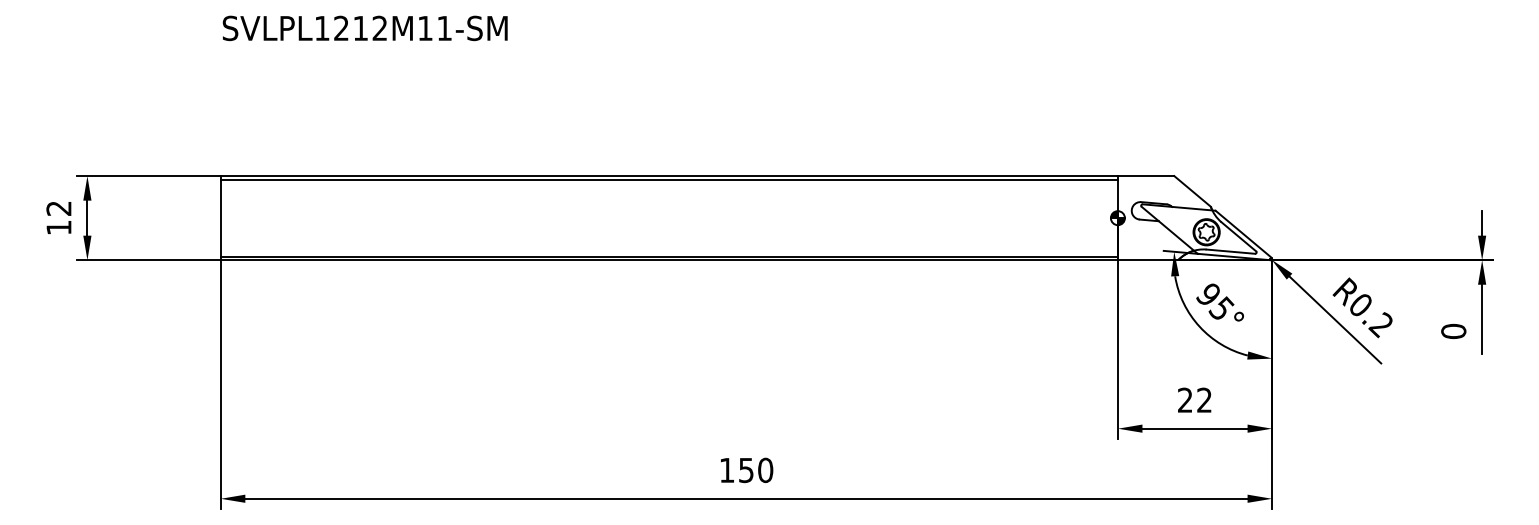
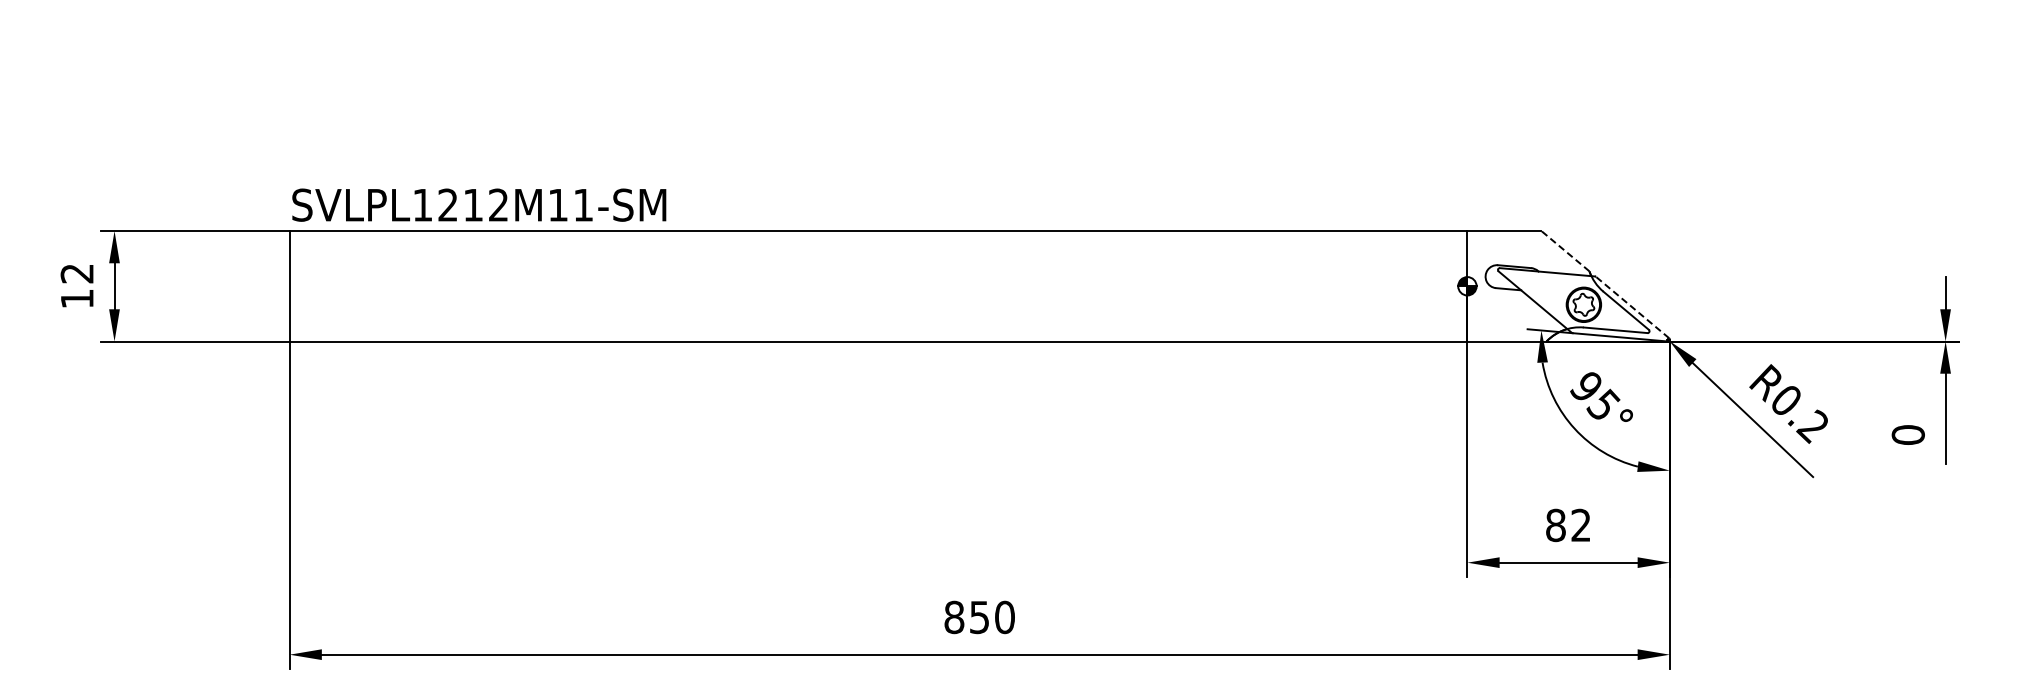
text: (365, 27) -> (479, 204), moved
line: (669, 179) -> (878, 235), removed
line: (1192, 190) -> (1565, 250), solid -> dashed
line: (1243, 234) -> (1632, 307), solid -> dashed
line: (669, 256) -> (878, 336), removed
text: (1185, 400) -> (1555, 525), 22 -> 82
text: (727, 470) -> (954, 617), 150 -> 850

